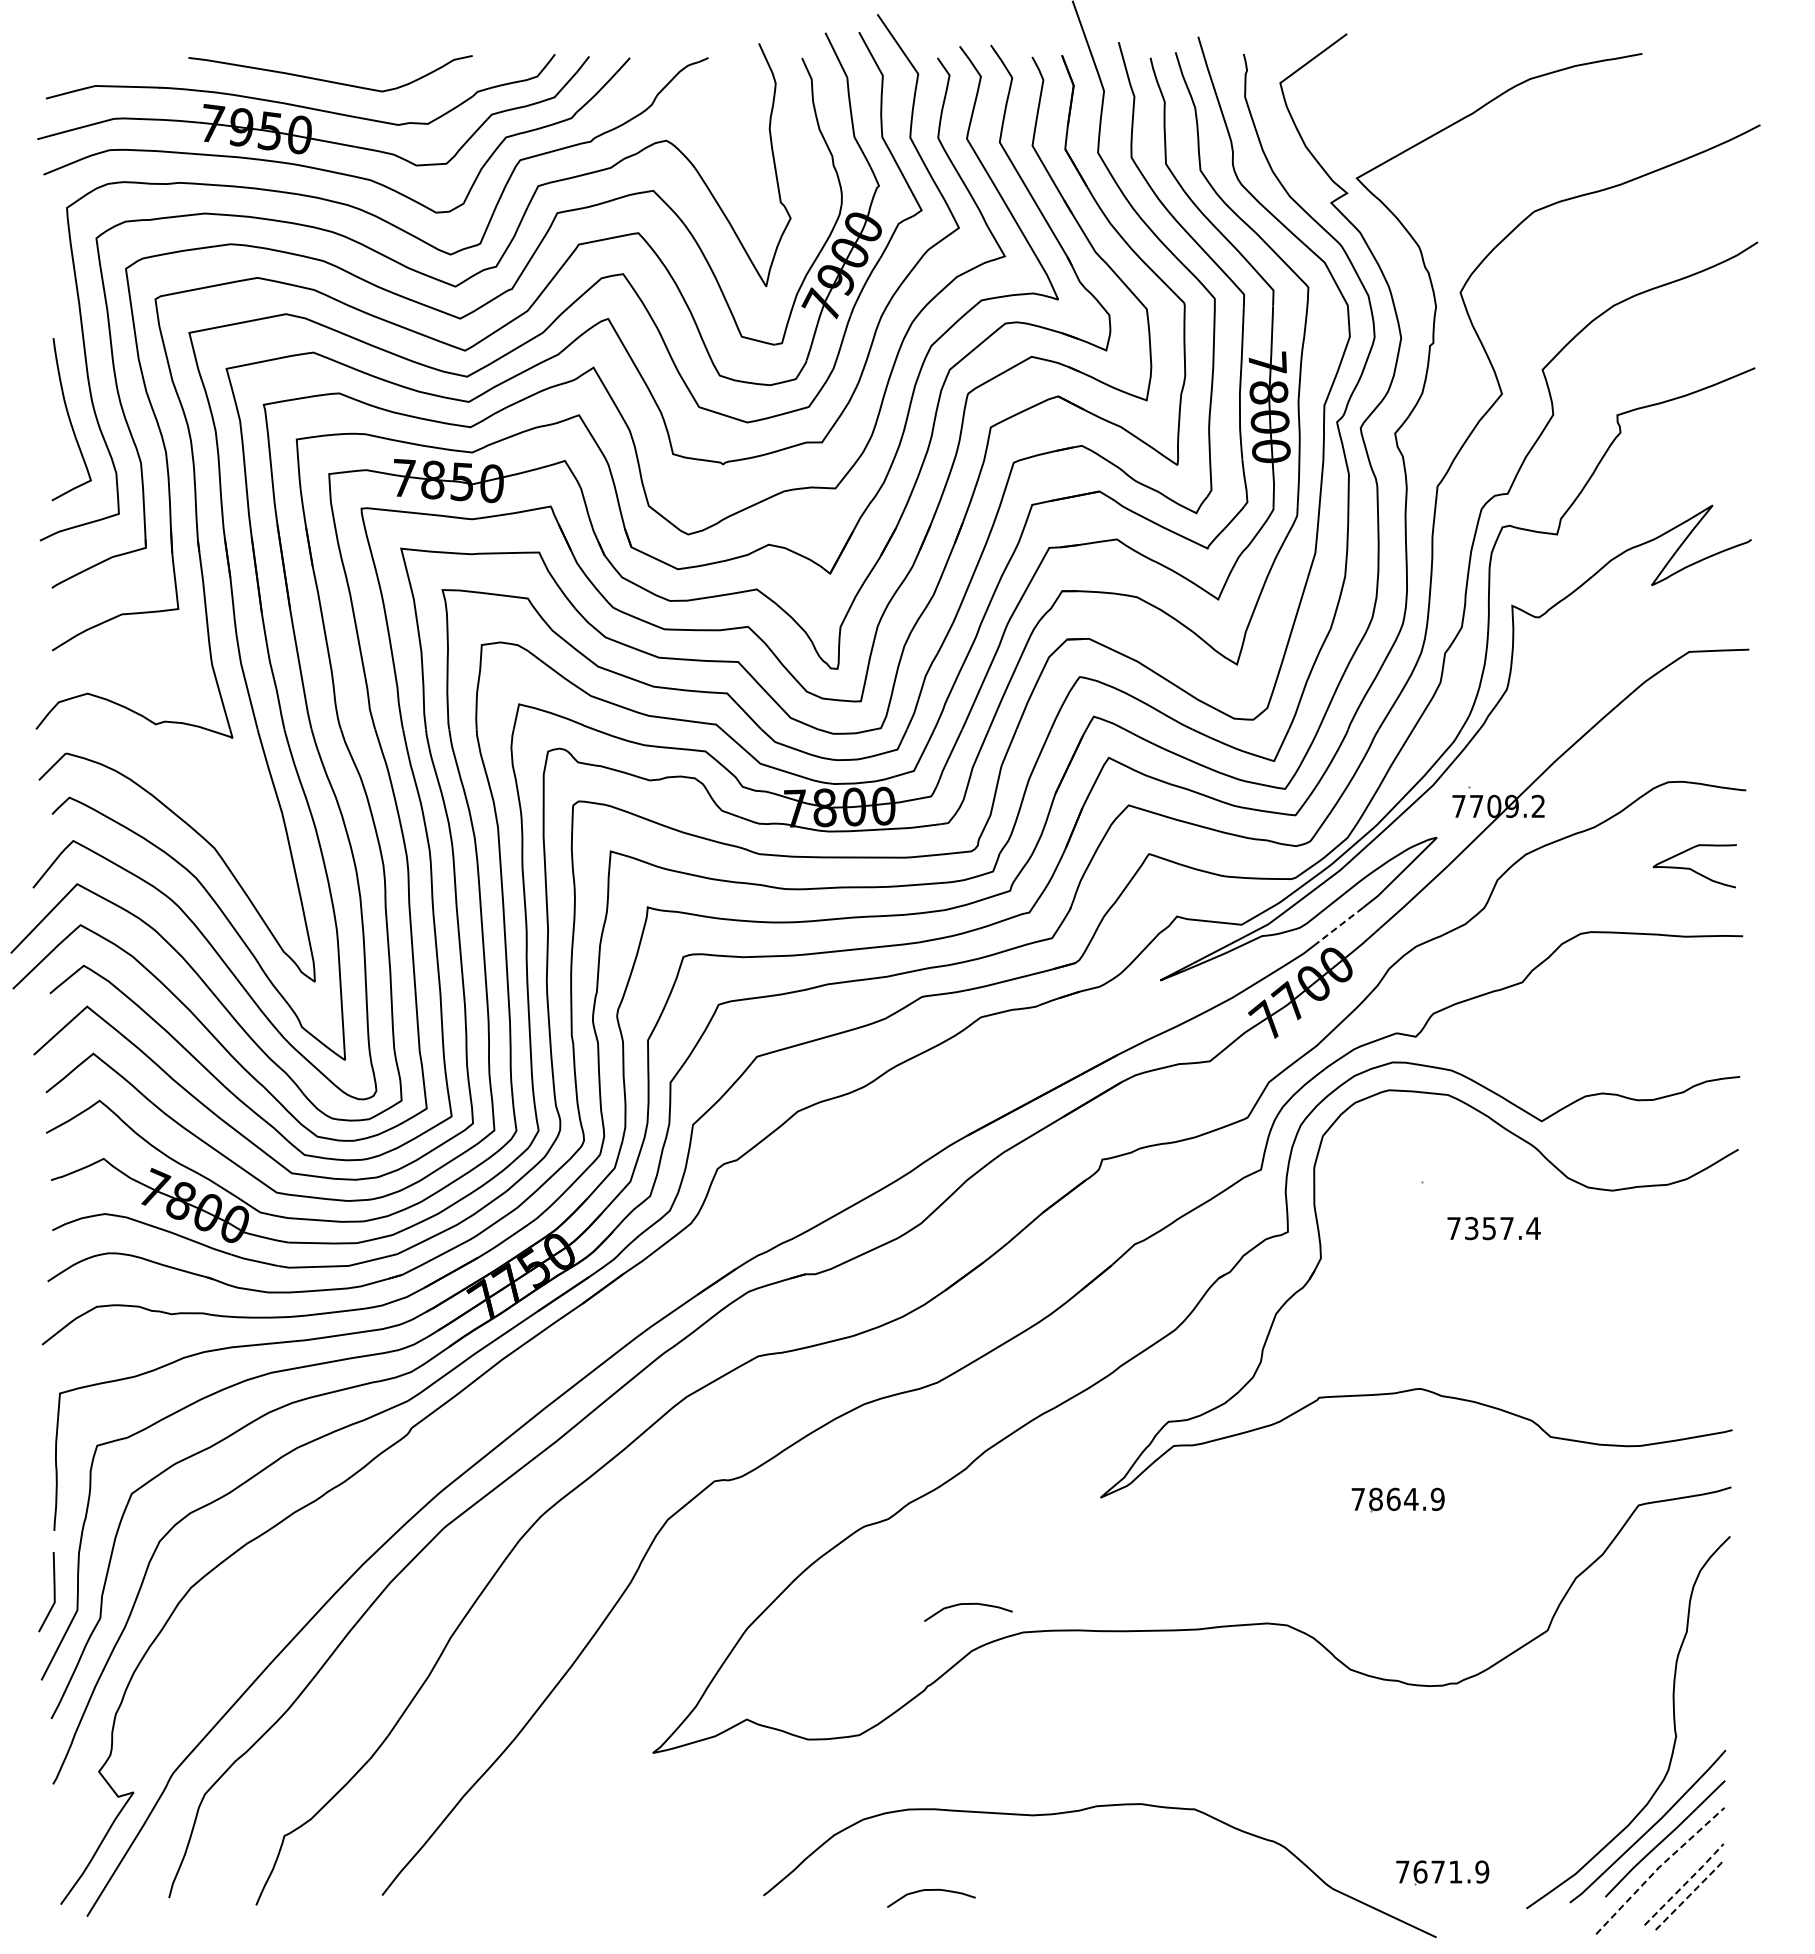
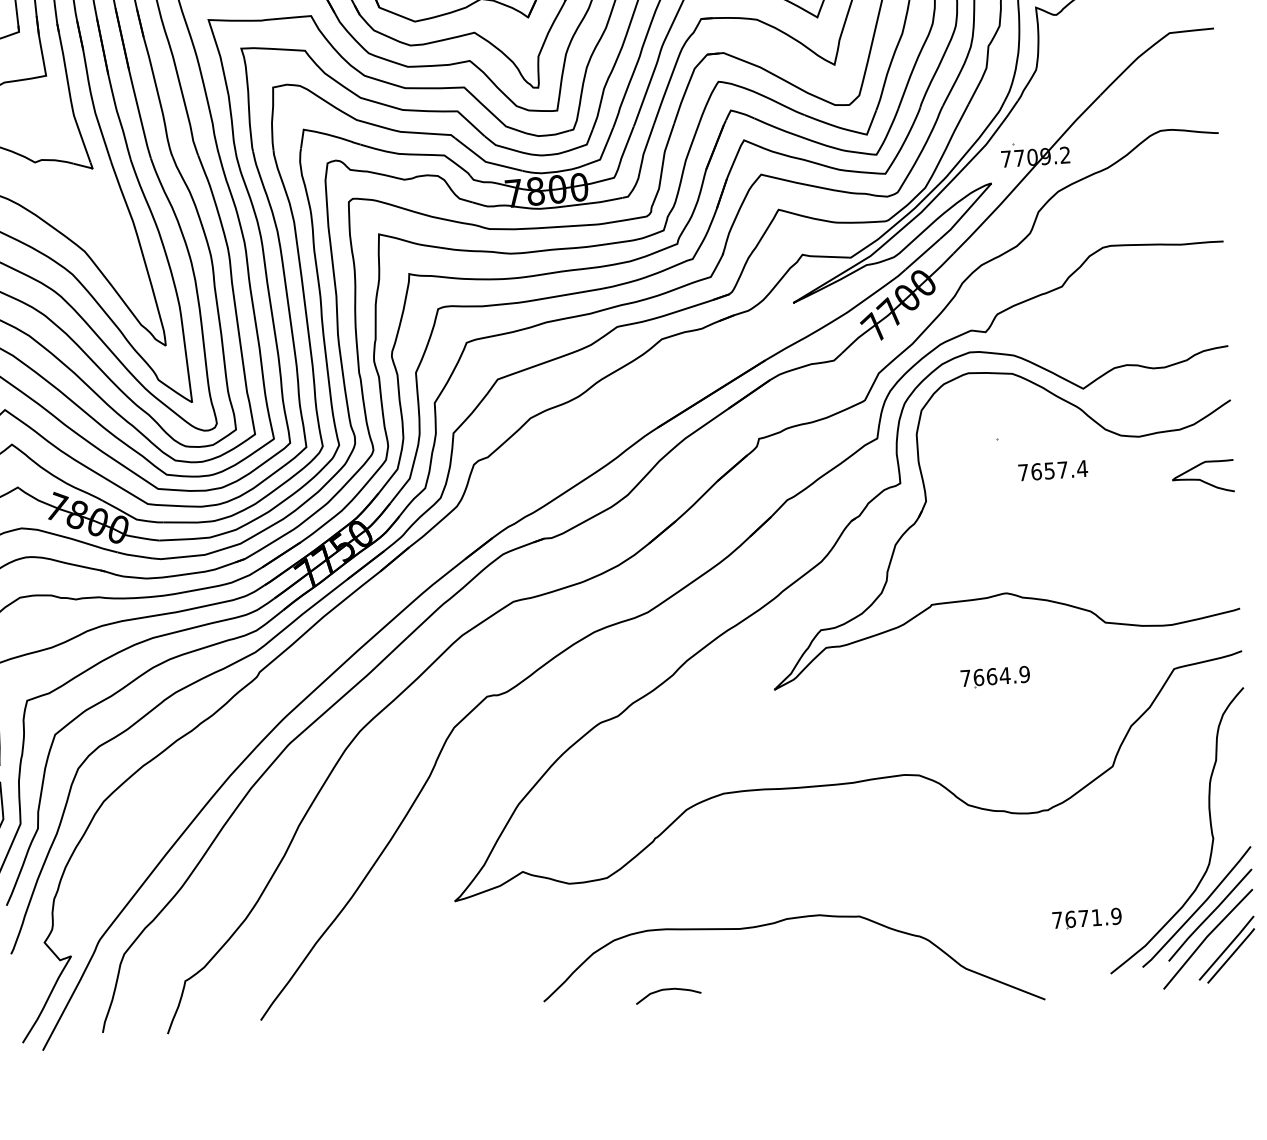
curve: (1693, 869) -> (1202, 480), moved
line: (1338, 927) -> (922, 254), dashed -> solid
text: (1471, 1228) -> (1036, 471), 7357.4 -> 7657.4
text: (1376, 1498) -> (979, 676), 7864.9 -> 7664.9
curve: (968, 1604) -> (681, 775), removed
line: (1659, 1867) -> (1207, 936), dashed -> solid
part: (1442, 1872) -> (1086, 918), moved
line: (1685, 1883) -> (1227, 947), dashed -> solid
line: (1690, 1894) -> (1231, 955), dashed -> solid

